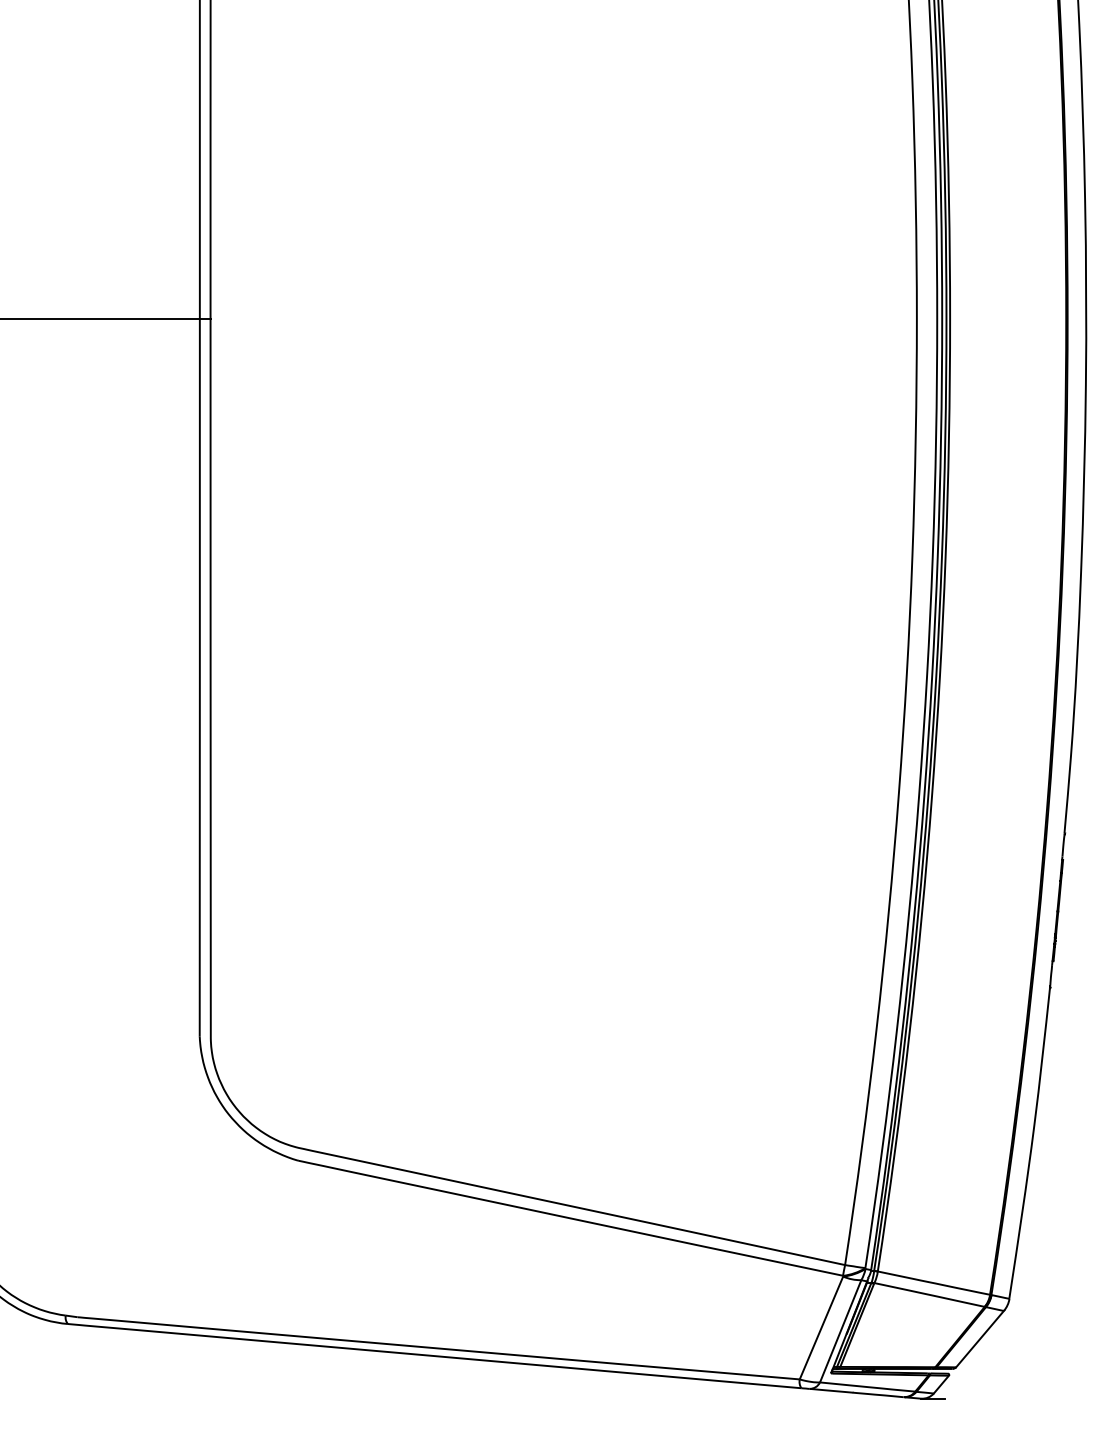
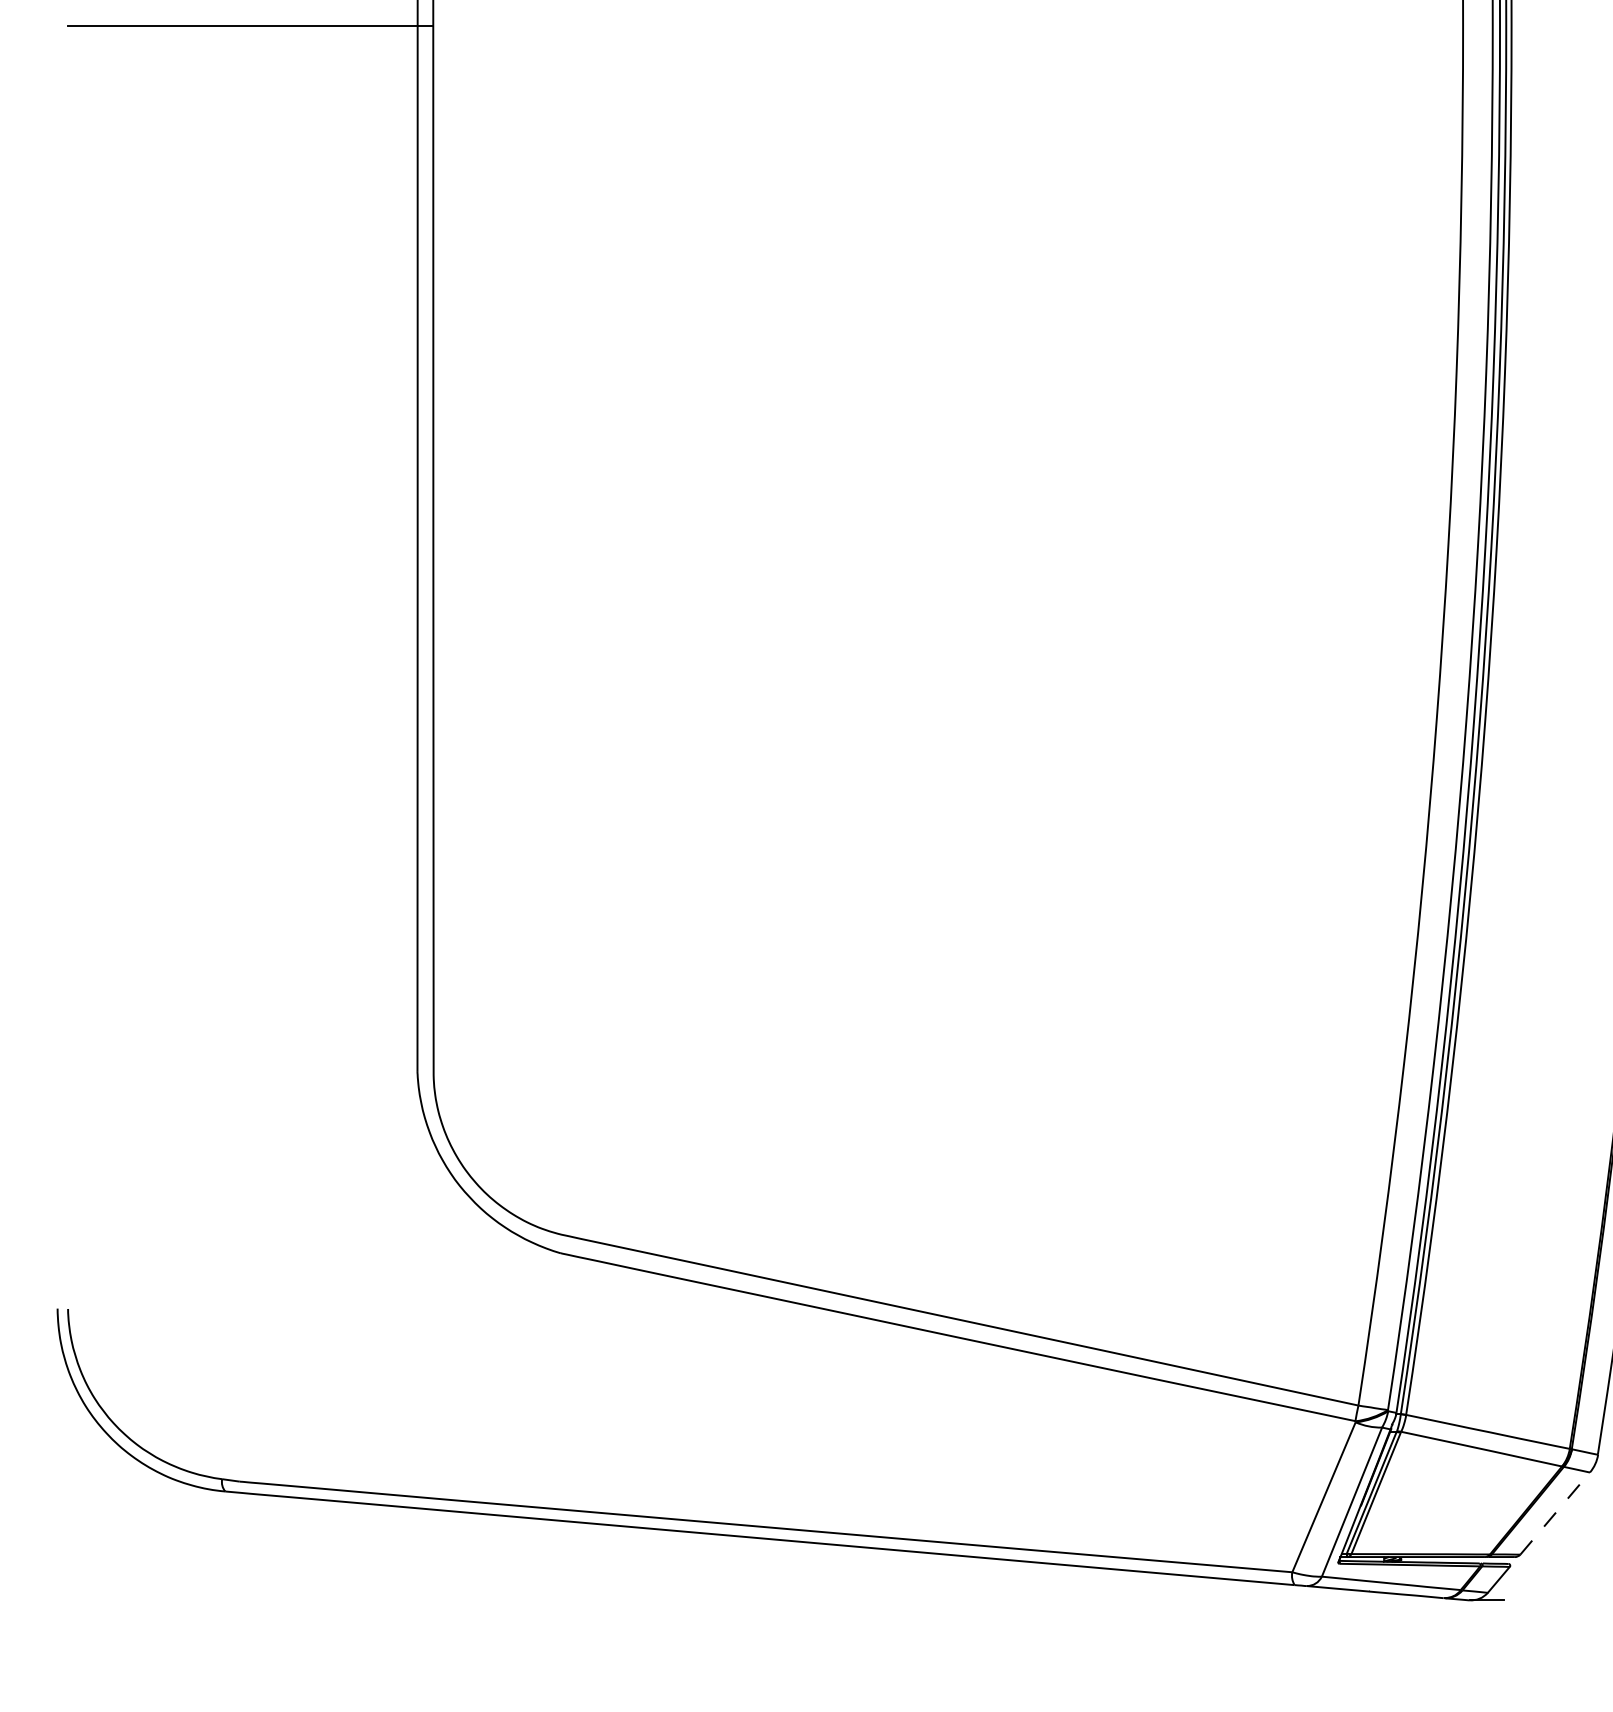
line: (980, 1338) -> (1555, 1512), solid -> dashed

